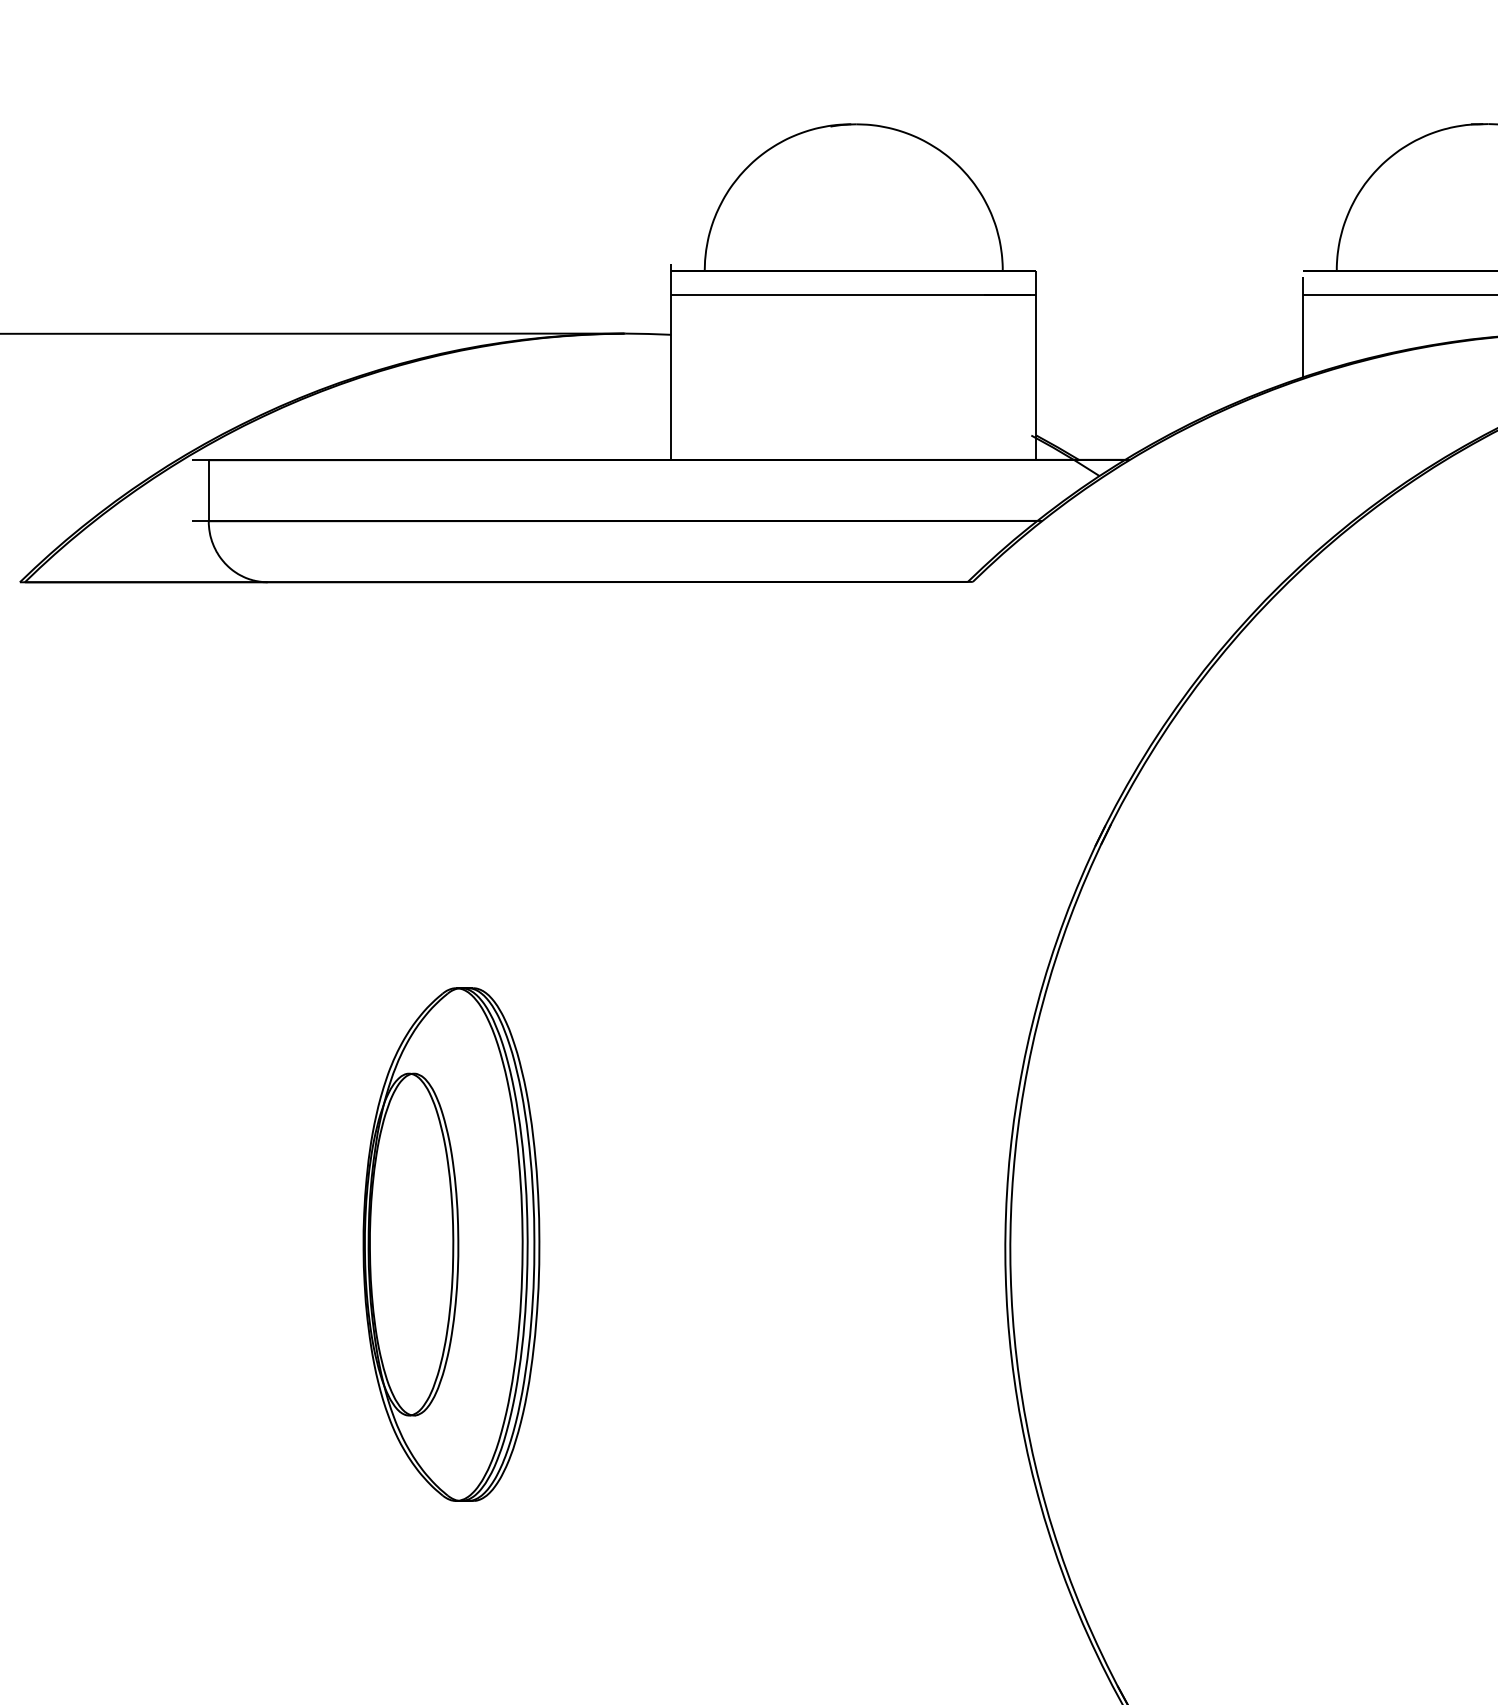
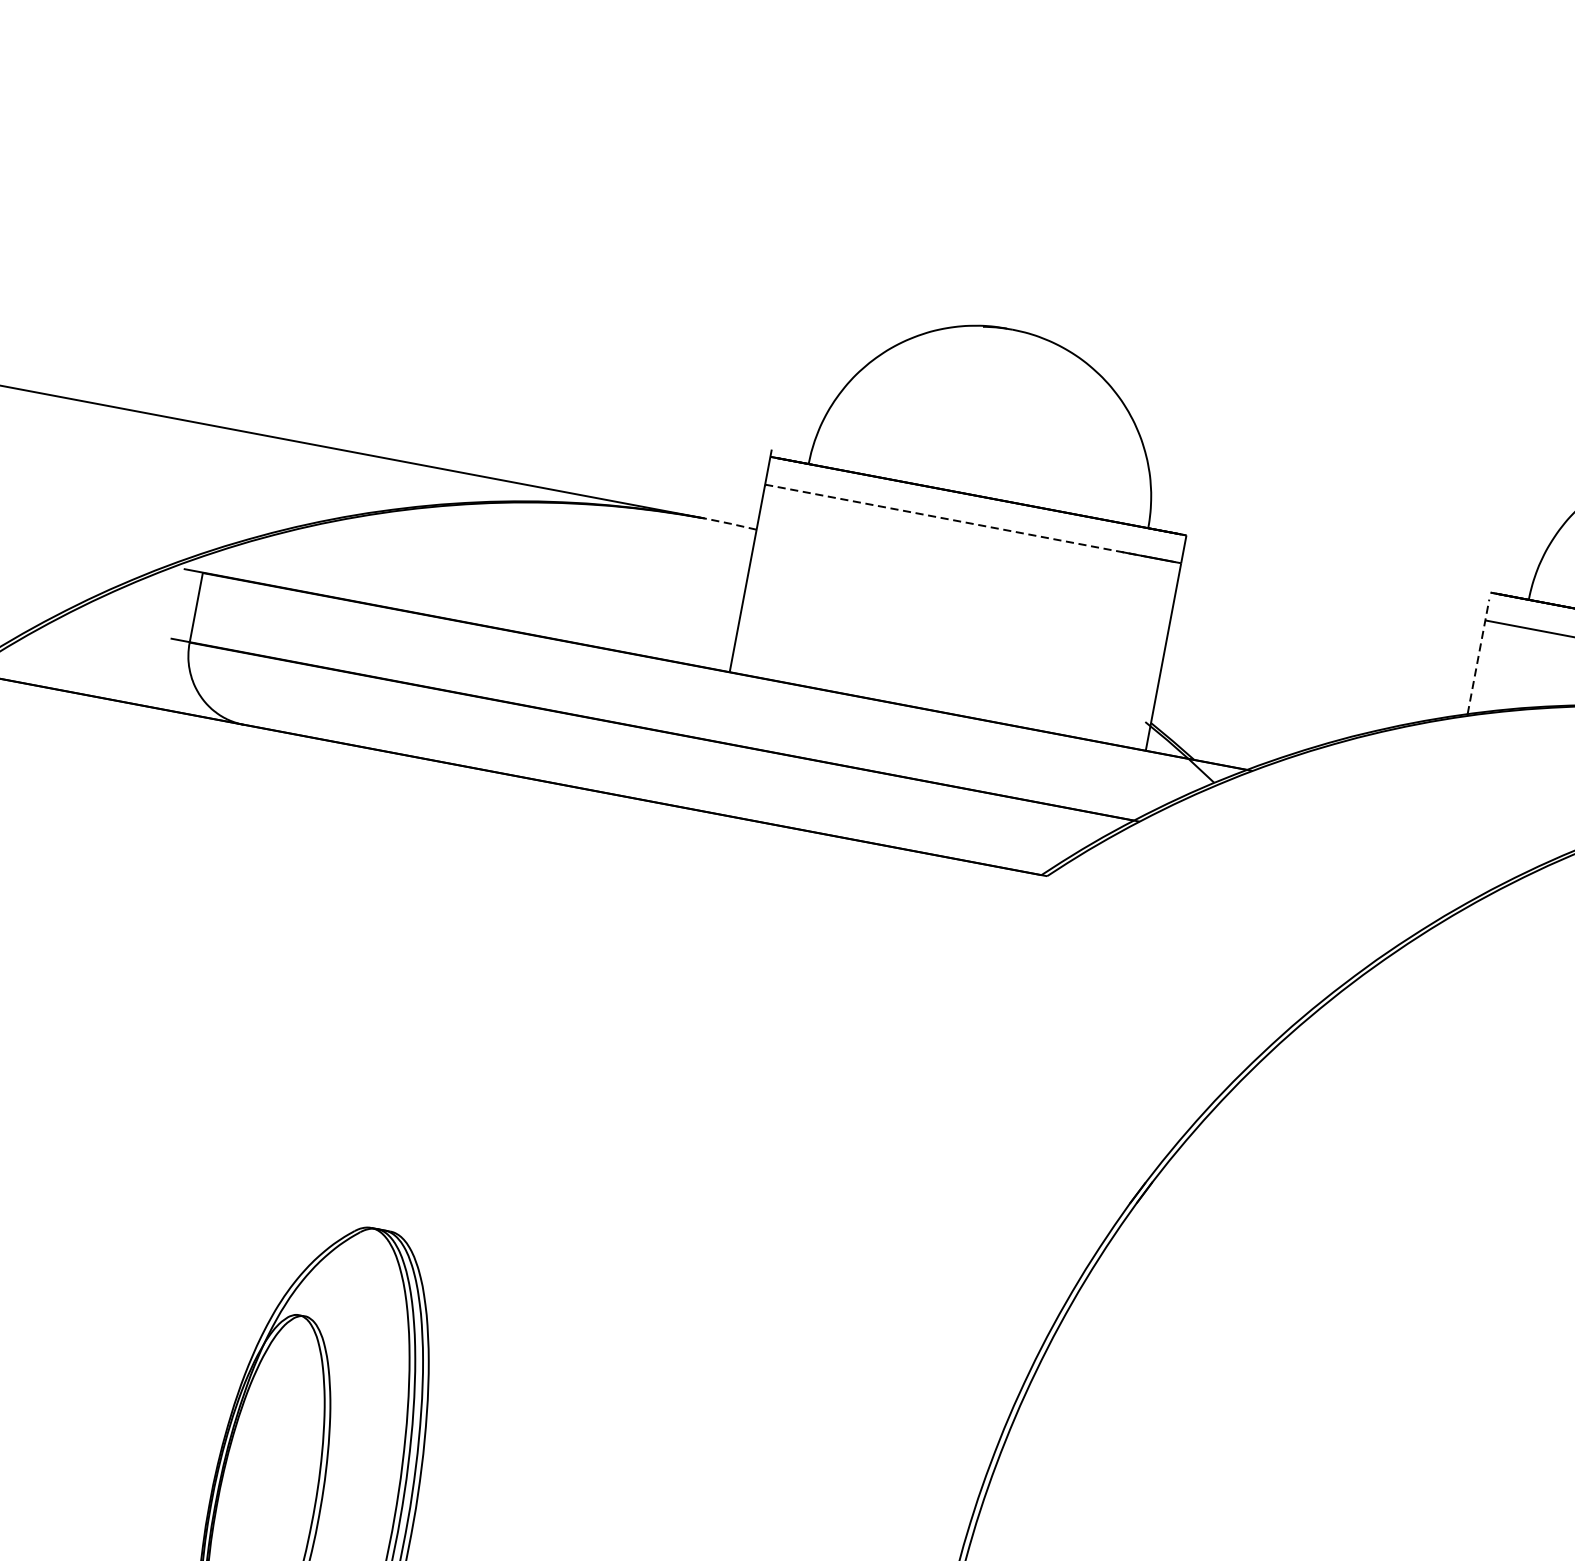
line: (837, 295) -> (954, 520), solid -> dashed
line: (1303, 326) -> (1478, 656), solid -> dashed
line: (648, 333) -> (731, 523), solid -> dashed

